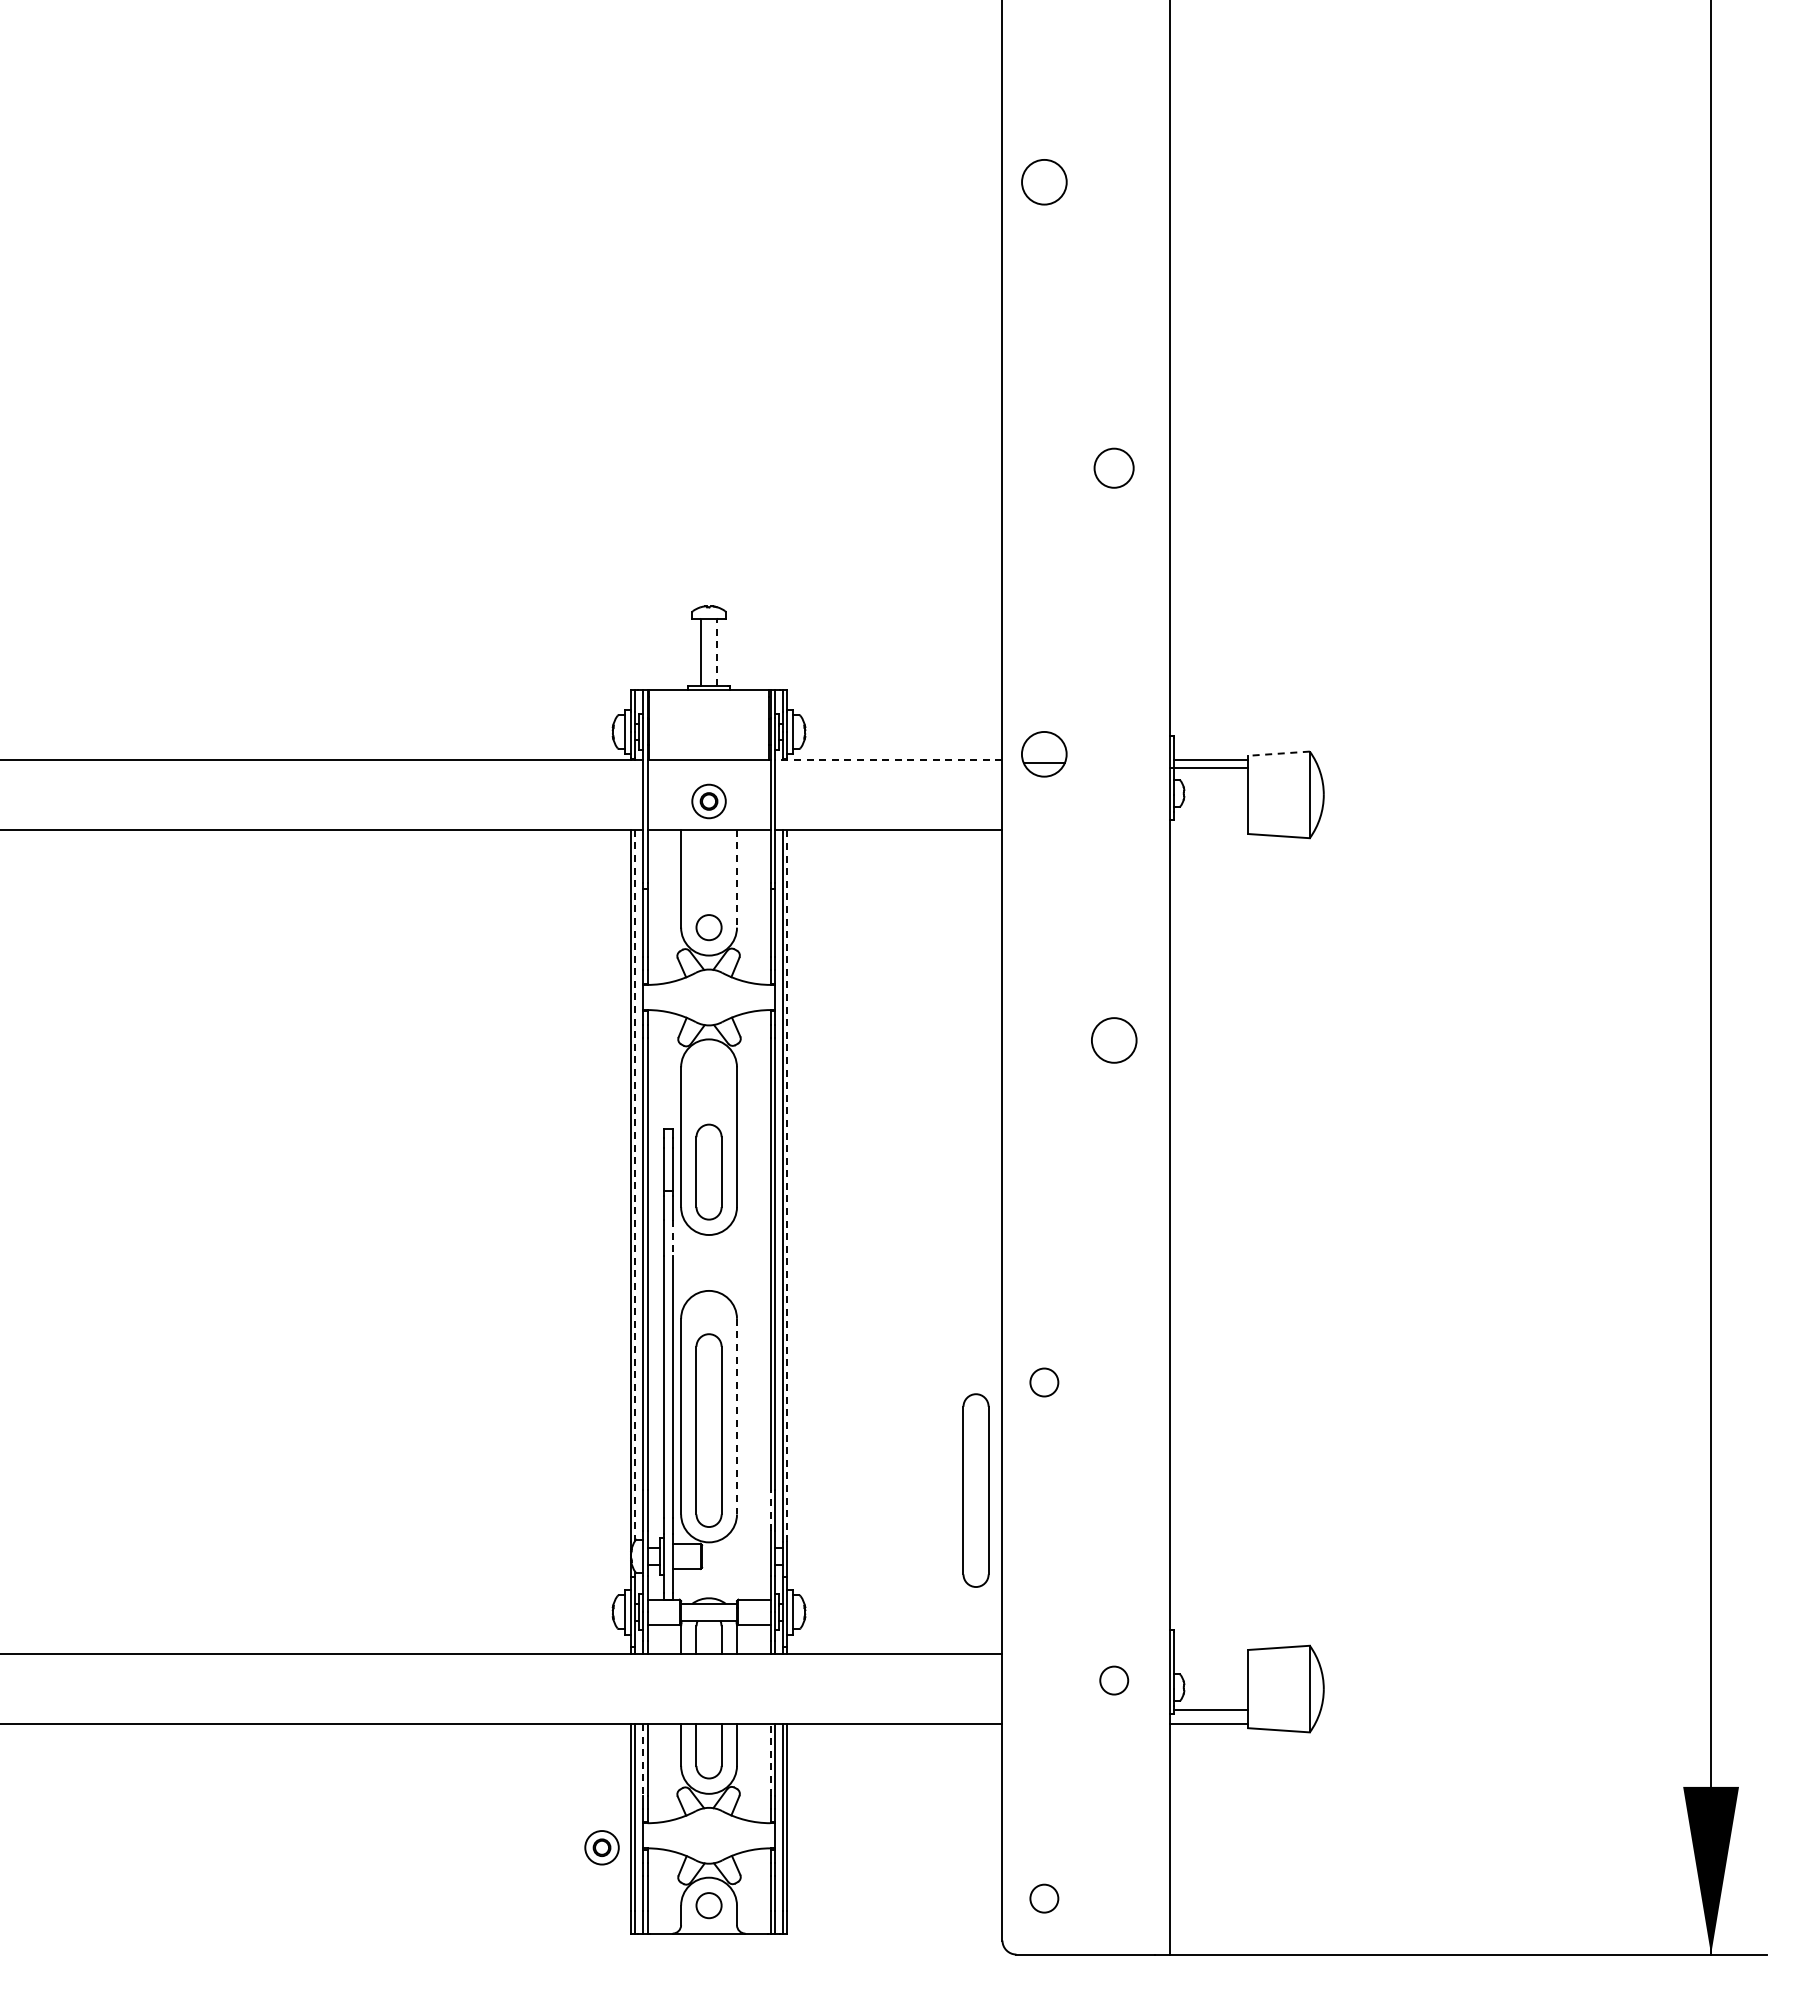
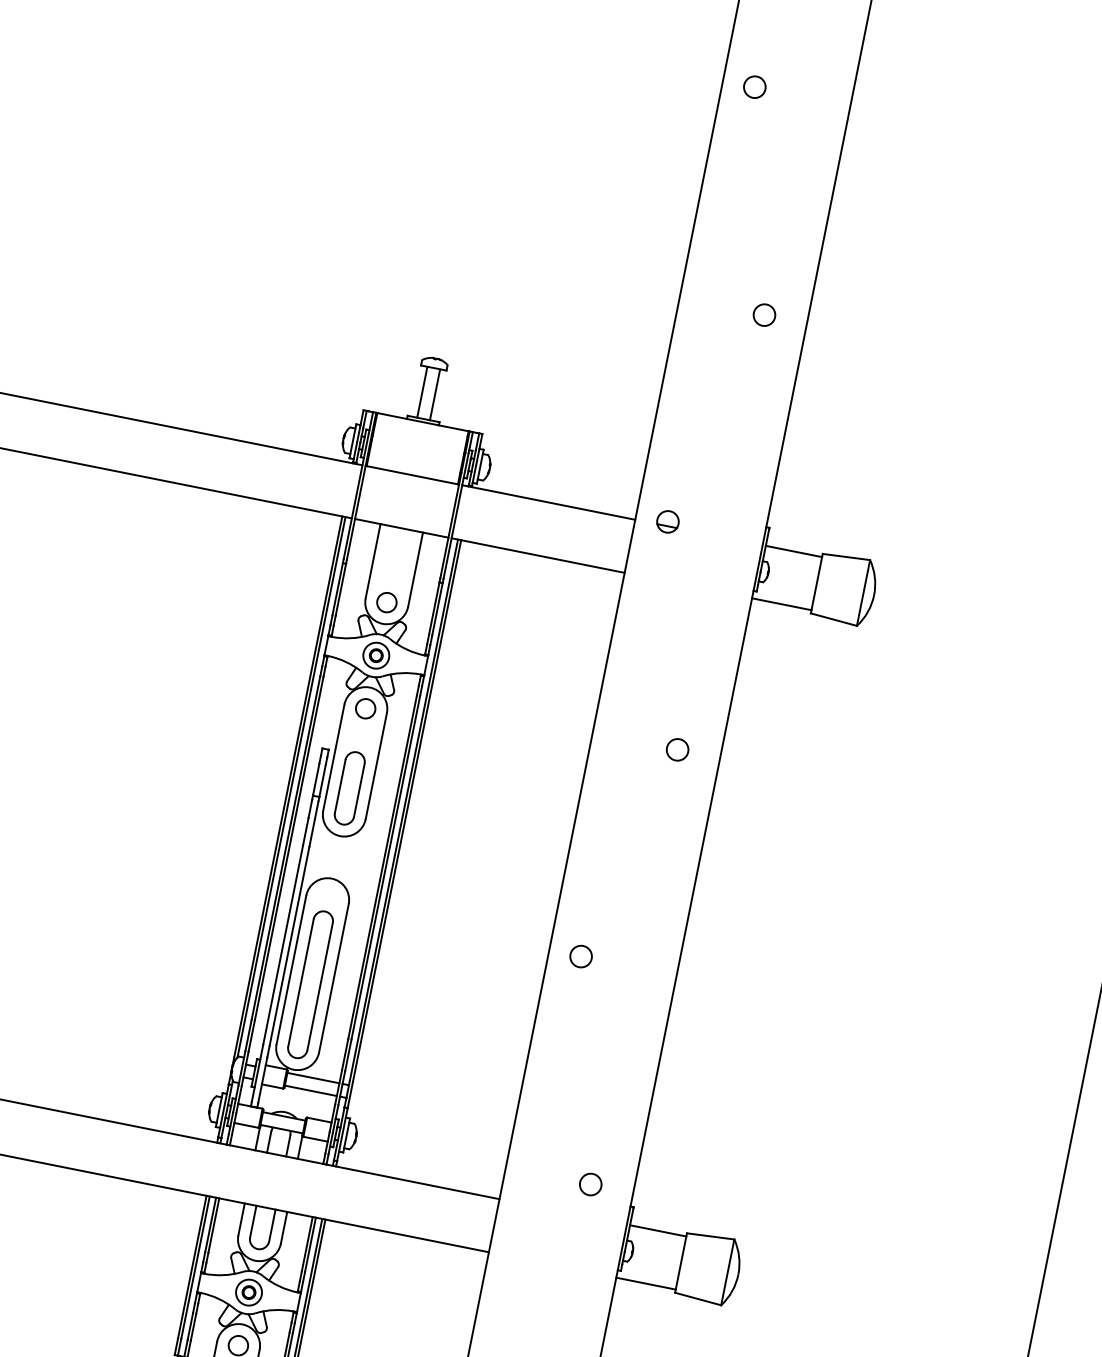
circle: (1044, 182) -> (754, 87), size x0.62
circle: (1114, 468) -> (764, 315), size x0.71
line: (717, 652) -> (435, 394), dashed -> solid
line: (1279, 753) -> (846, 556), dashed -> solid
part: (1044, 754) -> (668, 522), size x0.62
line: (888, 759) -> (548, 502), dashed -> solid
line: (1209, 767) -> (782, 604), moved
part: (708, 801) -> (375, 655), moved
line: (737, 878) -> (415, 569), dashed -> solid
circle: (1114, 1040) -> (677, 749), size x0.62
circle: (708, 1066) -> (365, 708), added
line: (635, 1185) -> (291, 787), dashed -> solid
line: (787, 1185) -> (407, 810), dashed -> solid
line: (672, 1238) -> (311, 833), dashed -> solid
circle: (1044, 1382) -> (581, 956), moved
line: (737, 1416) -> (334, 978), dashed -> solid
part: (975, 1490) -> (503, 1070), removed
line: (770, 1510) -> (345, 1054), dashed -> solid
line: (736, 1547) -> (313, 1077), added
line: (736, 1564) -> (311, 1090), added
circle: (1114, 1680) -> (590, 1184), moved
line: (1211, 1710) -> (658, 1231), moved
line: (643, 1759) -> (210, 1224), dashed -> solid
line: (770, 1759) -> (307, 1243), dashed -> solid
part: (601, 1847) -> (248, 1292), moved

